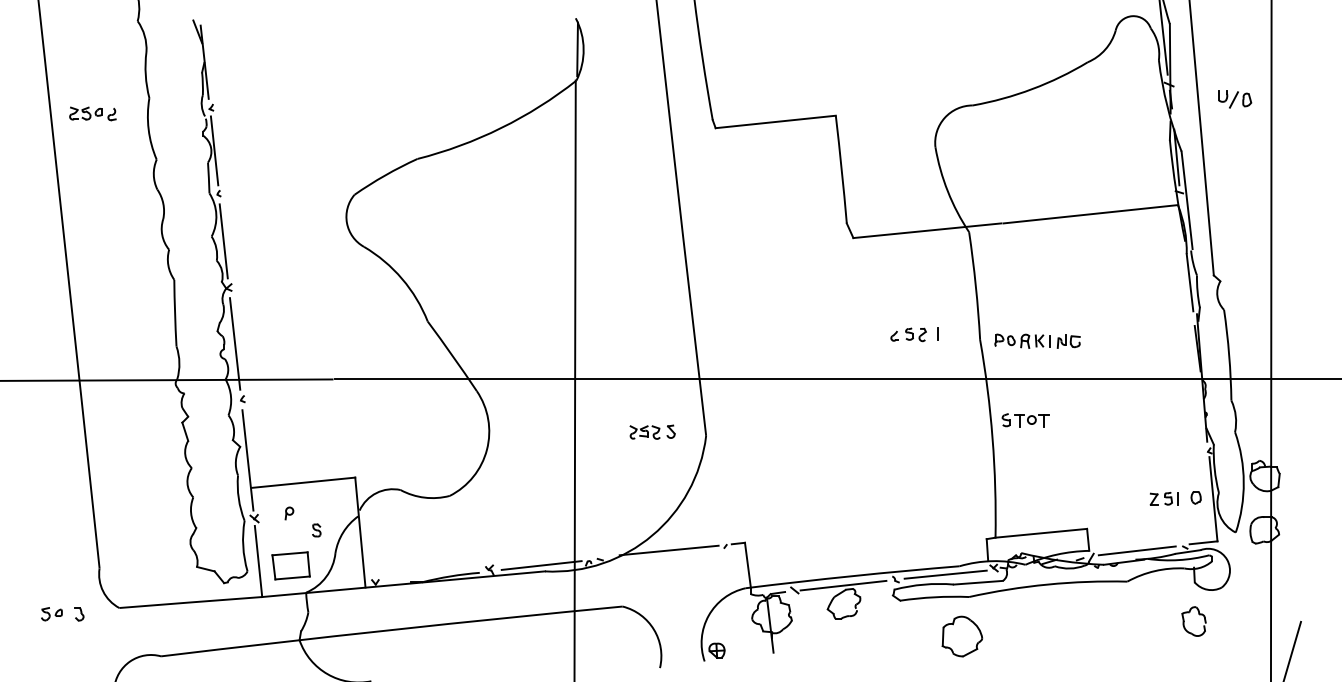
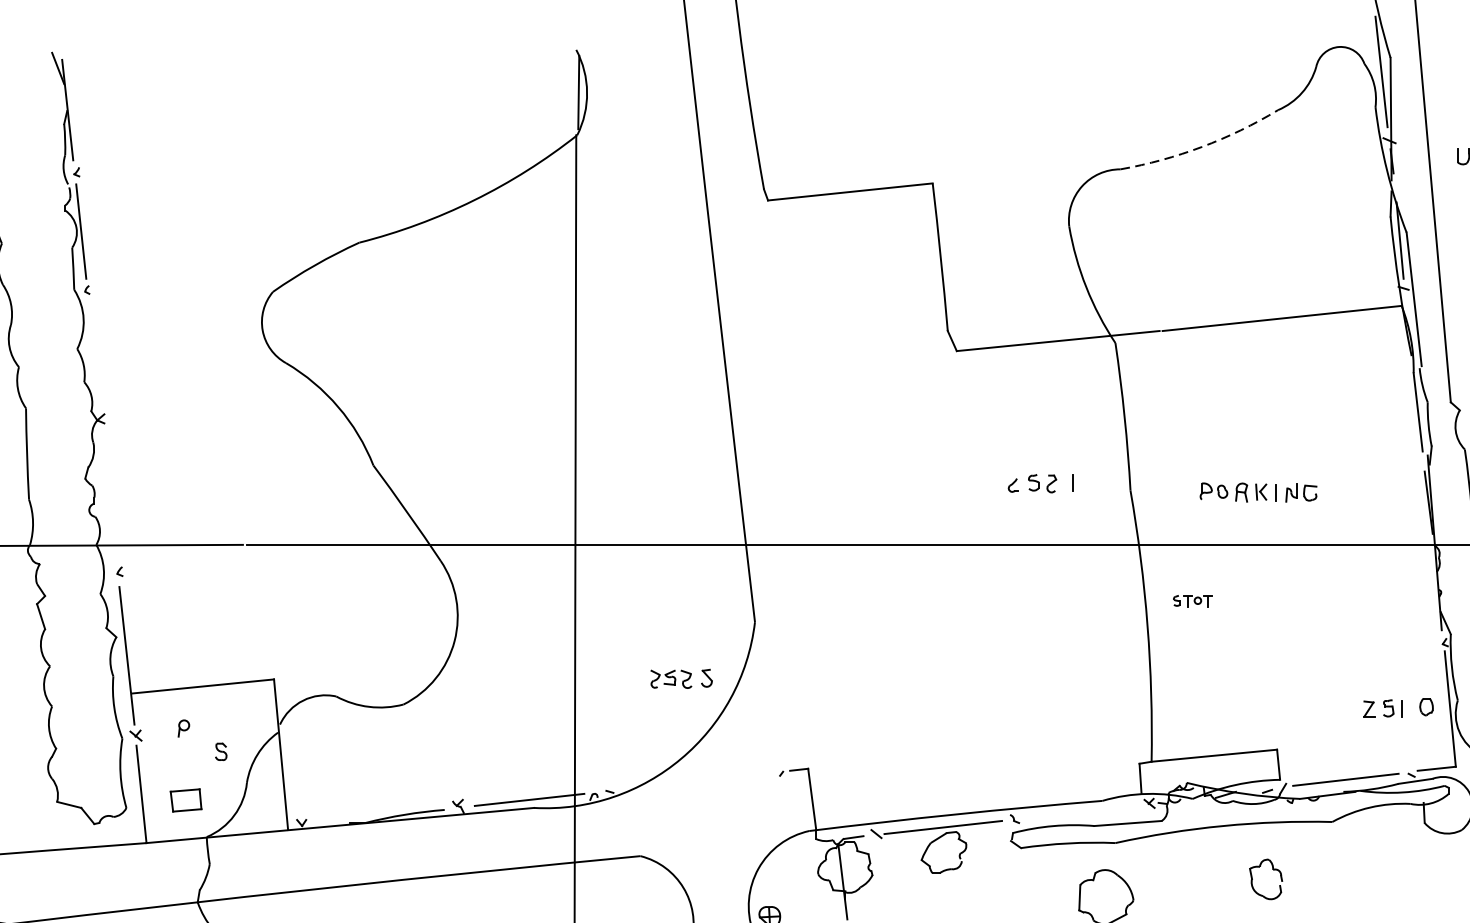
arc: (1032, 89) -> (1202, 147), solid -> dashed
line: (223, 241) -> (93, 355), removed
part: (1037, 340) -> (1258, 491), moved
line: (234, 343) -> (108, 495), removed
part: (1025, 420) -> (1192, 601), size x0.6
part: (652, 431) -> (681, 677), moved
line: (668, 550) -> (703, 779), removed
part: (290, 565) -> (185, 799), size x0.6
line: (945, 574) -> (1083, 812), removed
part: (1199, 615) -> (1273, 871), moved

